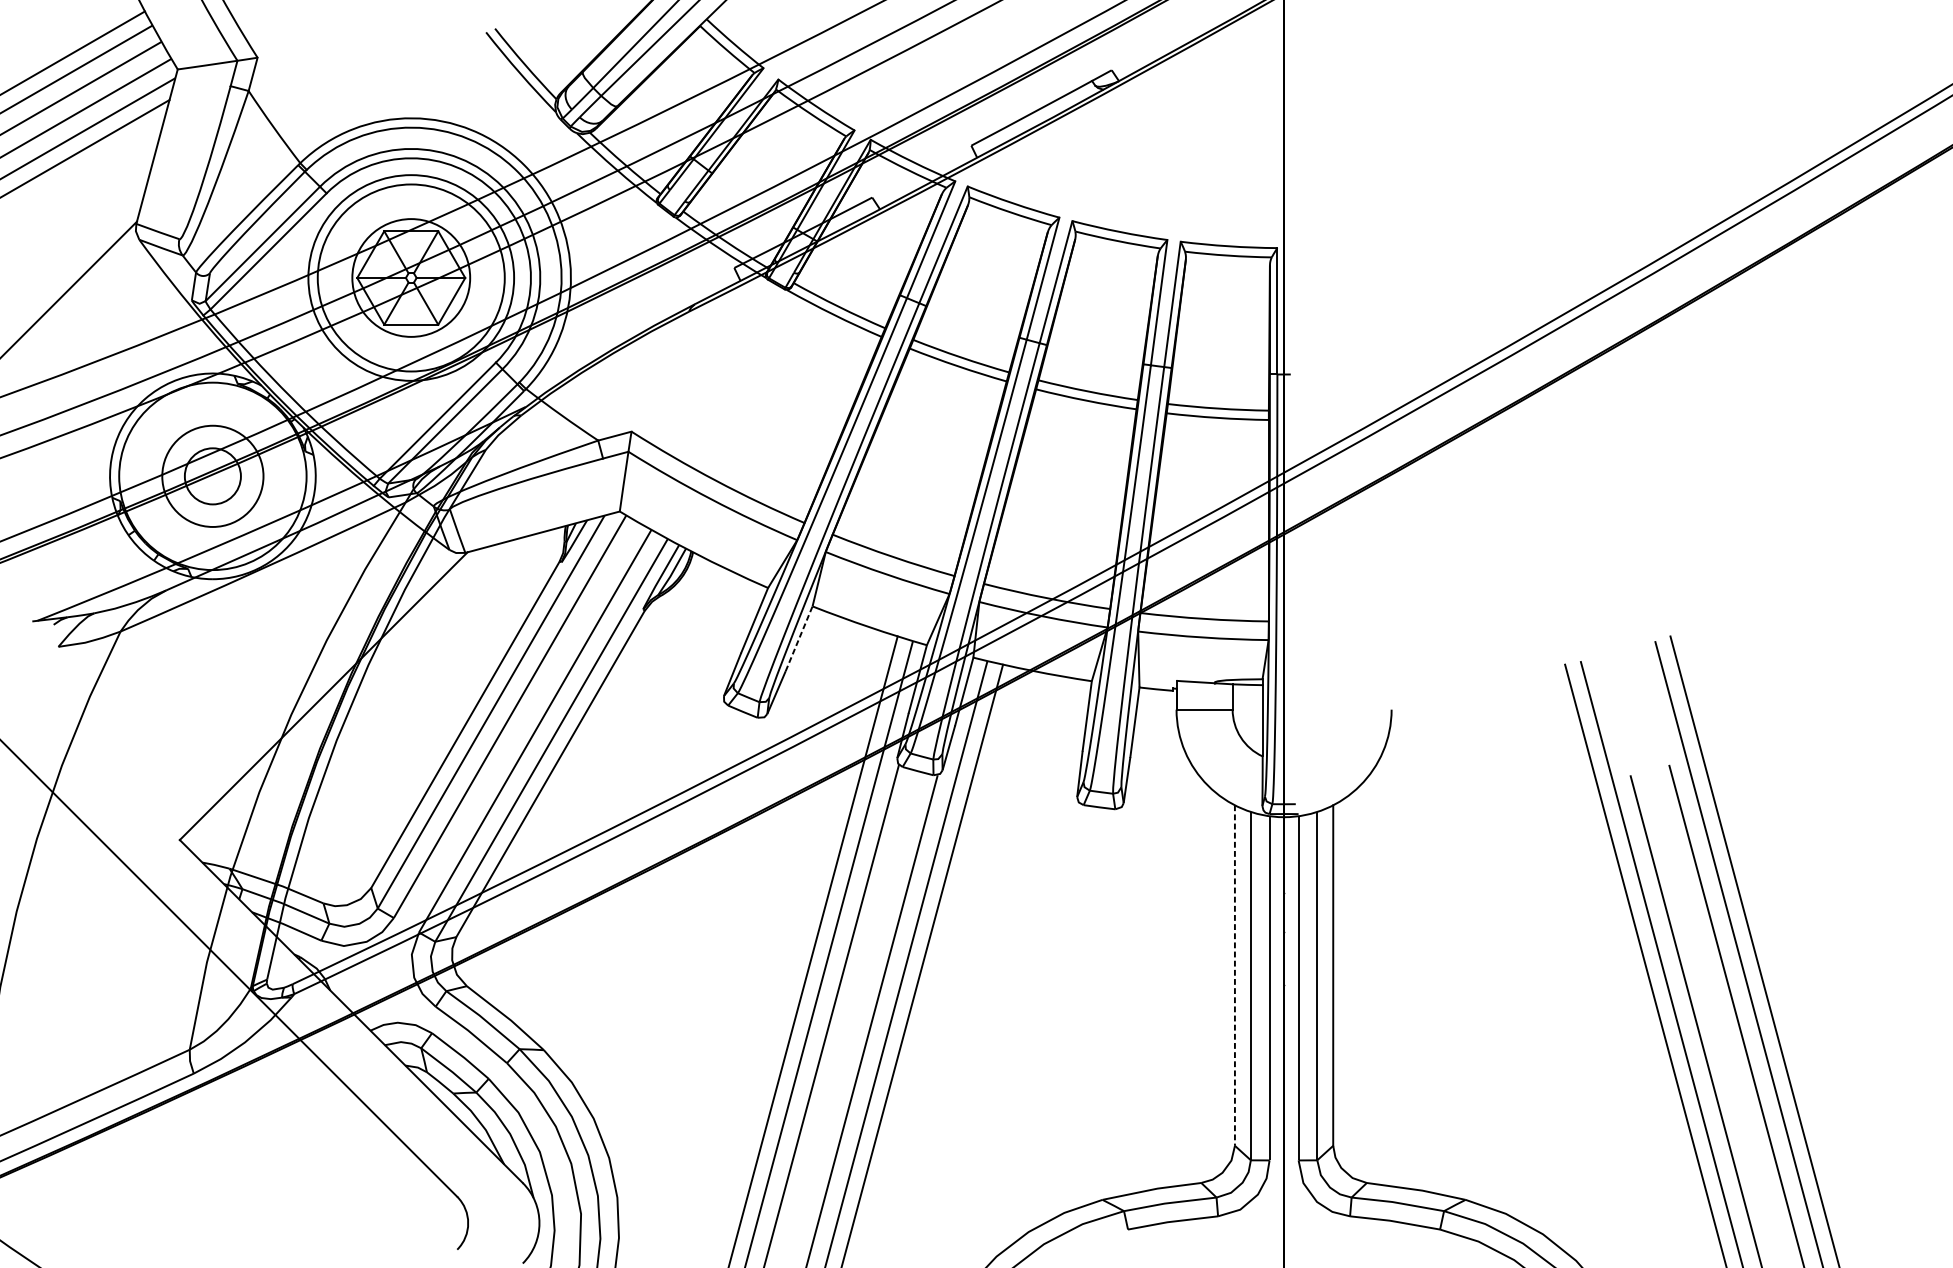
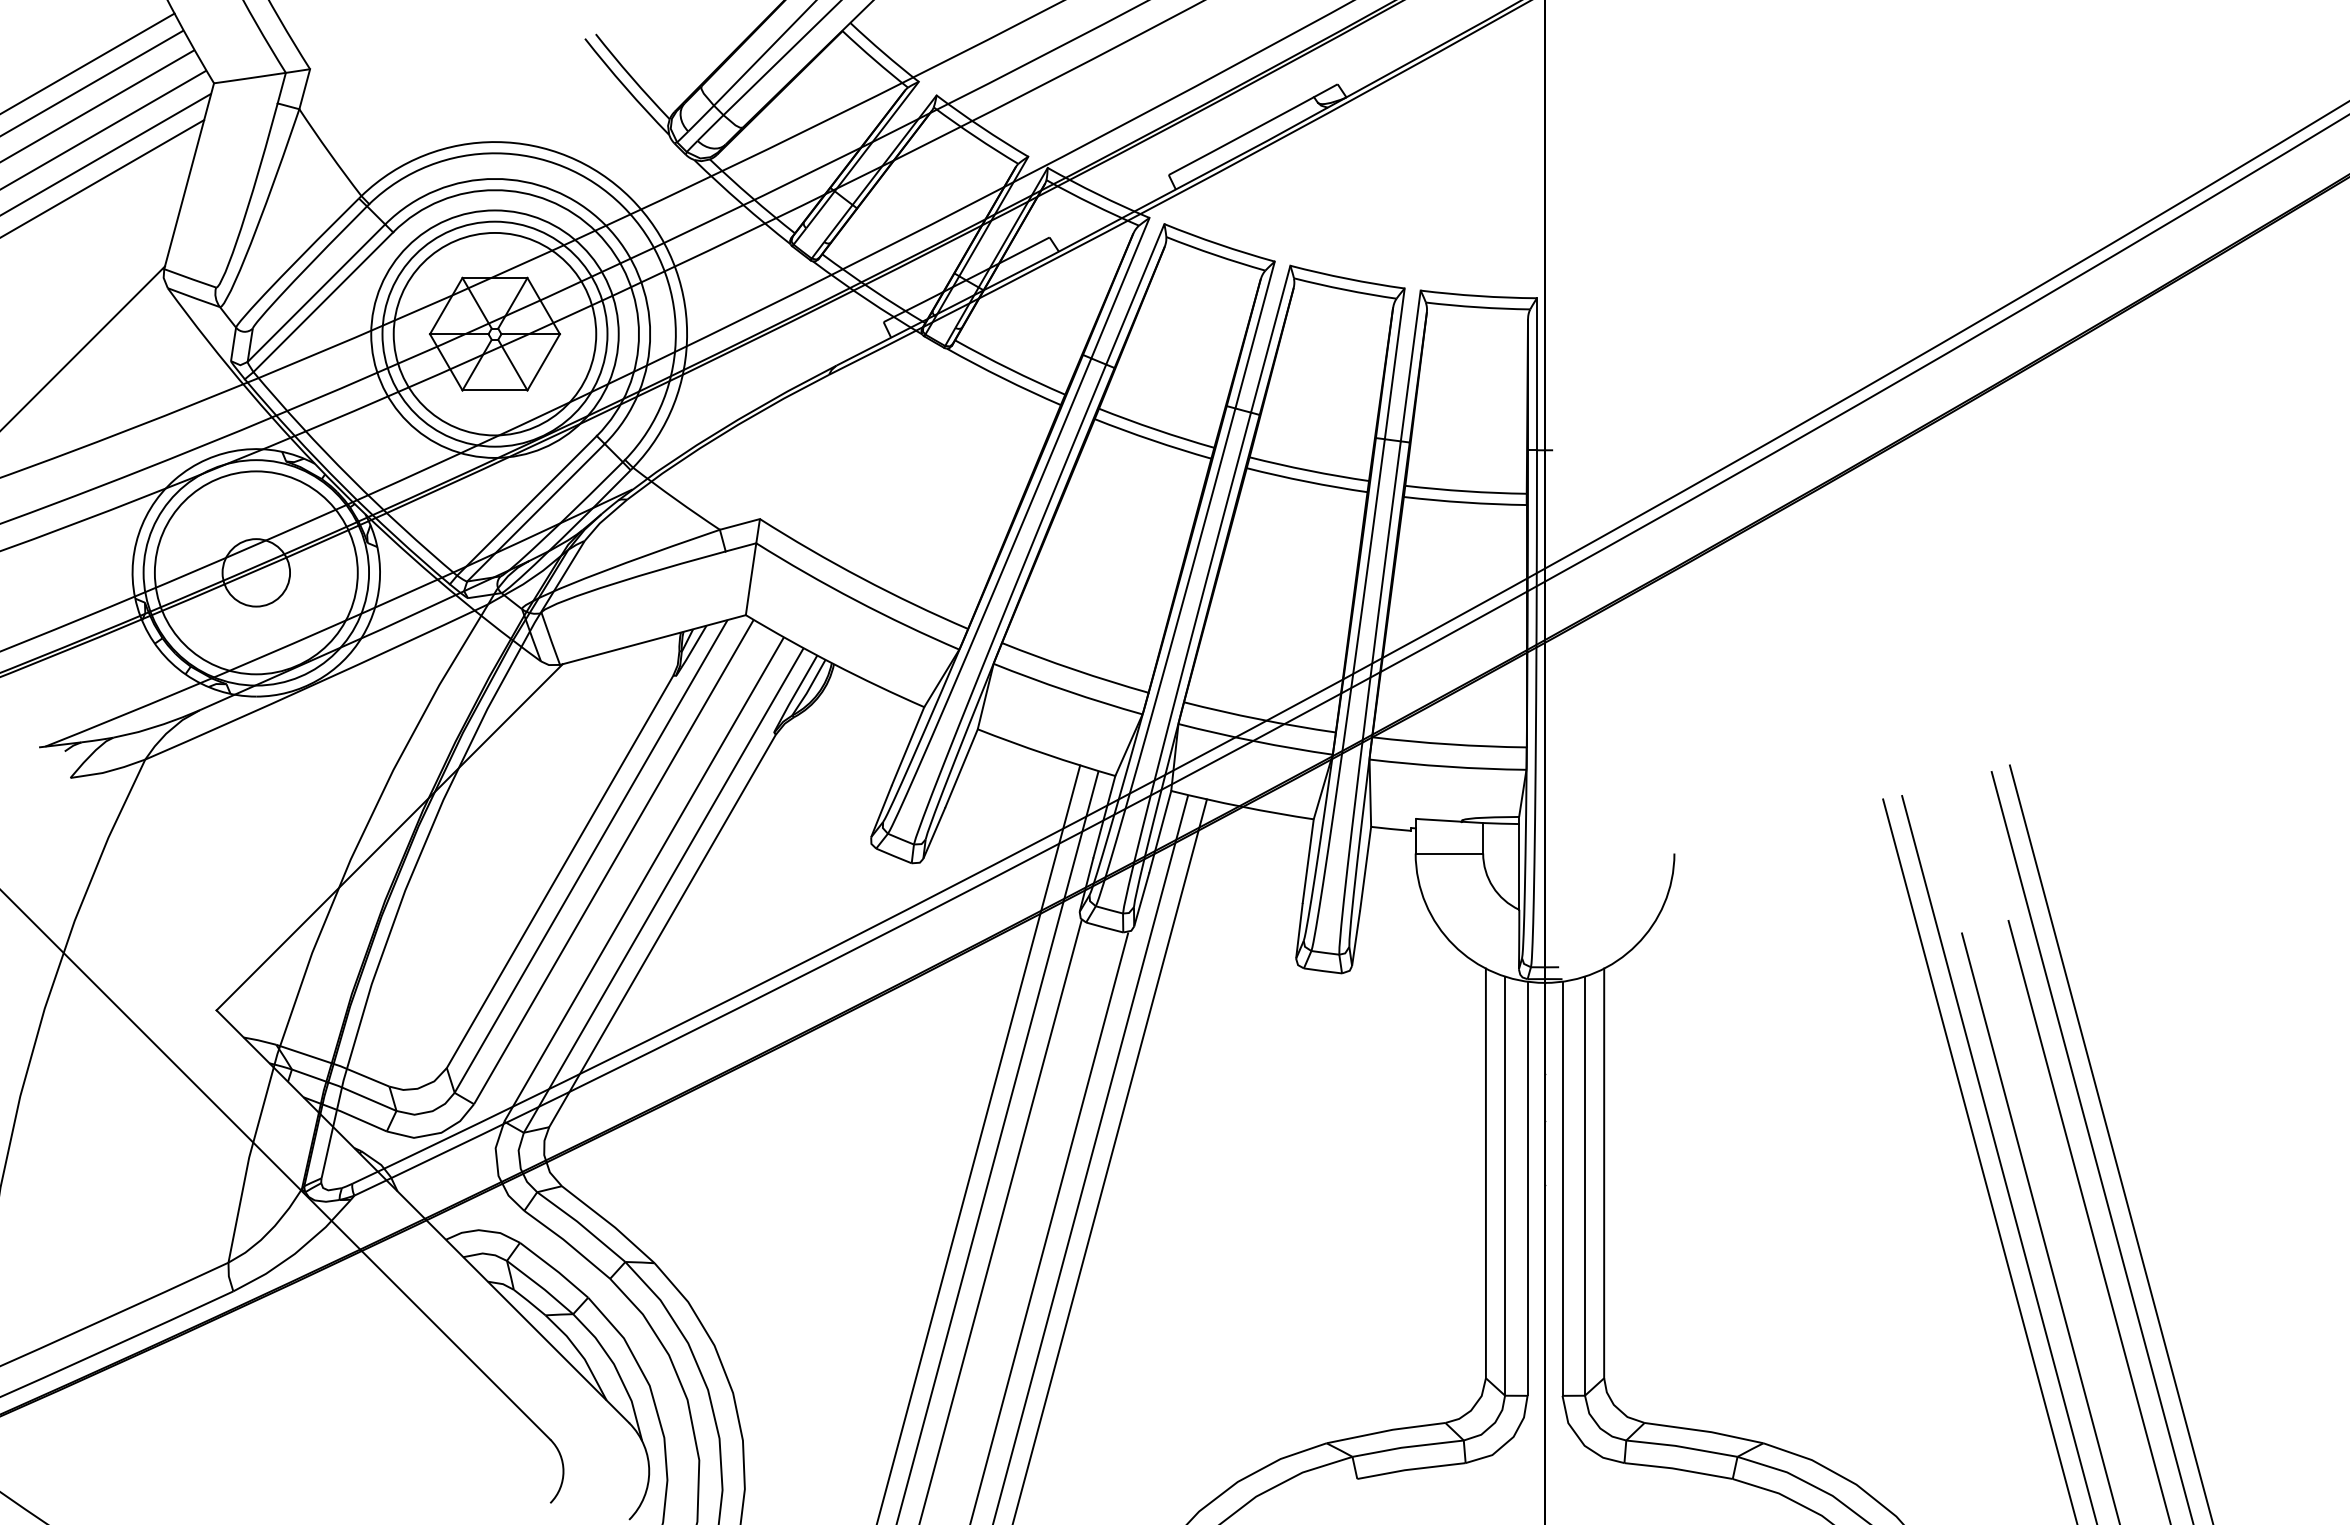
circle: (410, 277) -> (494, 333), size x1.43
circle: (212, 476) -> (255, 572), size x1.67
line: (799, 638) -> (961, 767), dashed -> solid
line: (1234, 975) -> (1485, 1173), dashed -> solid

